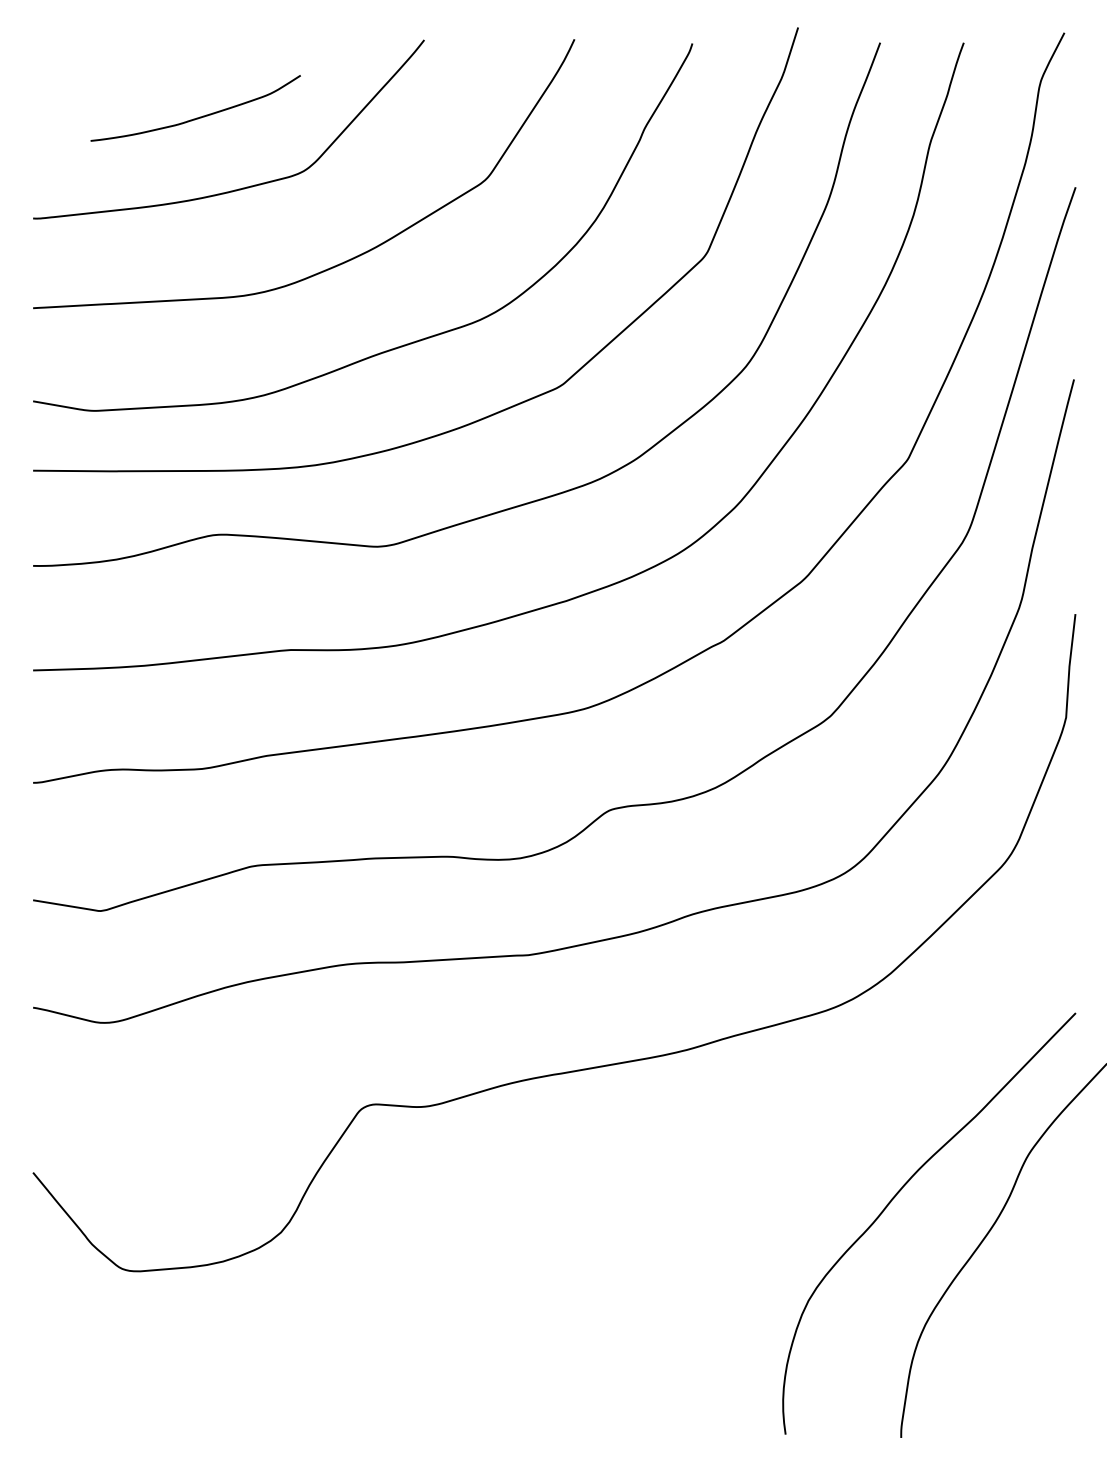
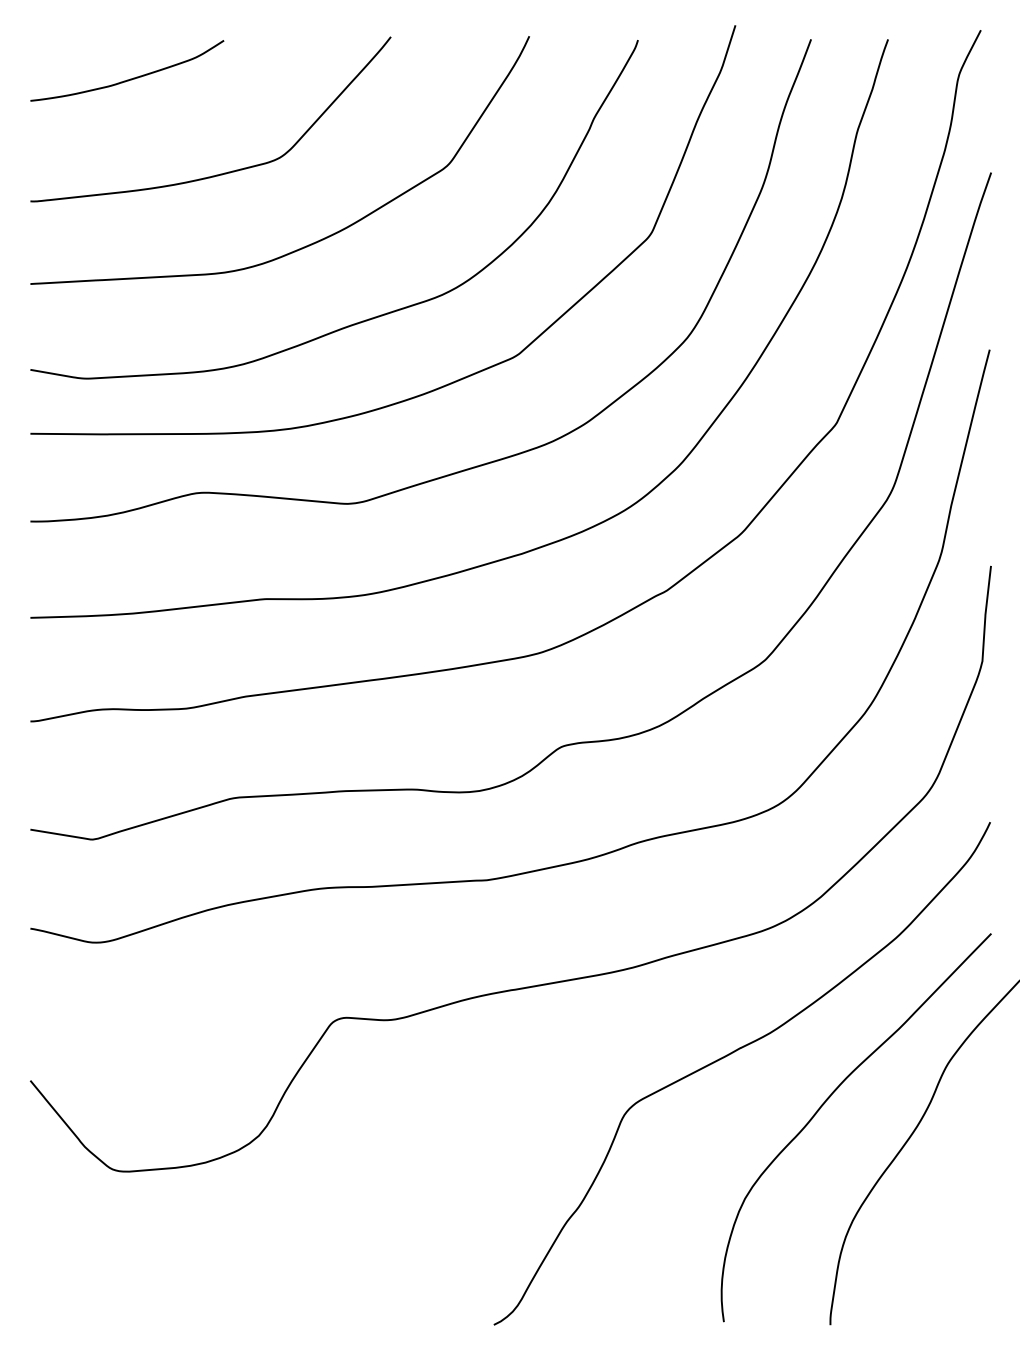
curve: (199, 116) -> (130, 78), moved
curve: (793, 1144) -> (731, 1054), added

